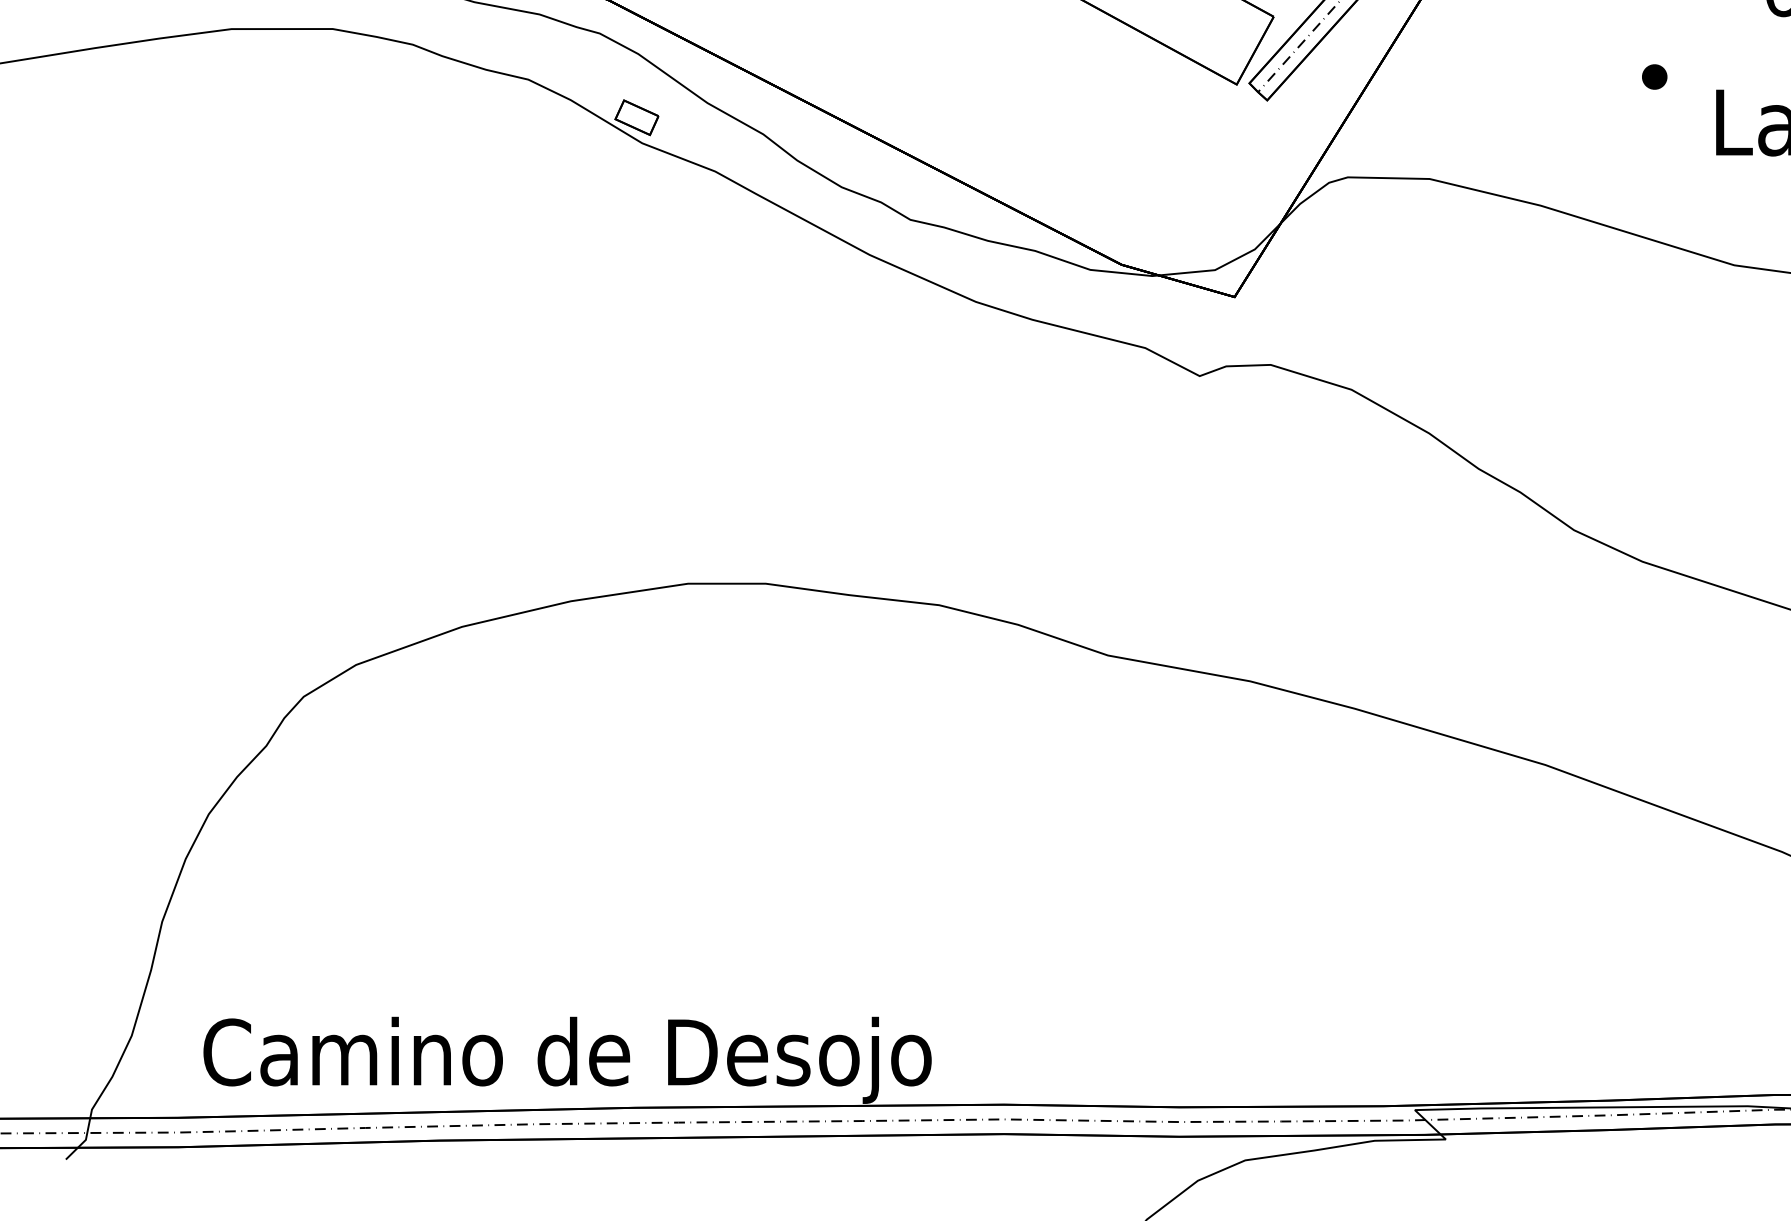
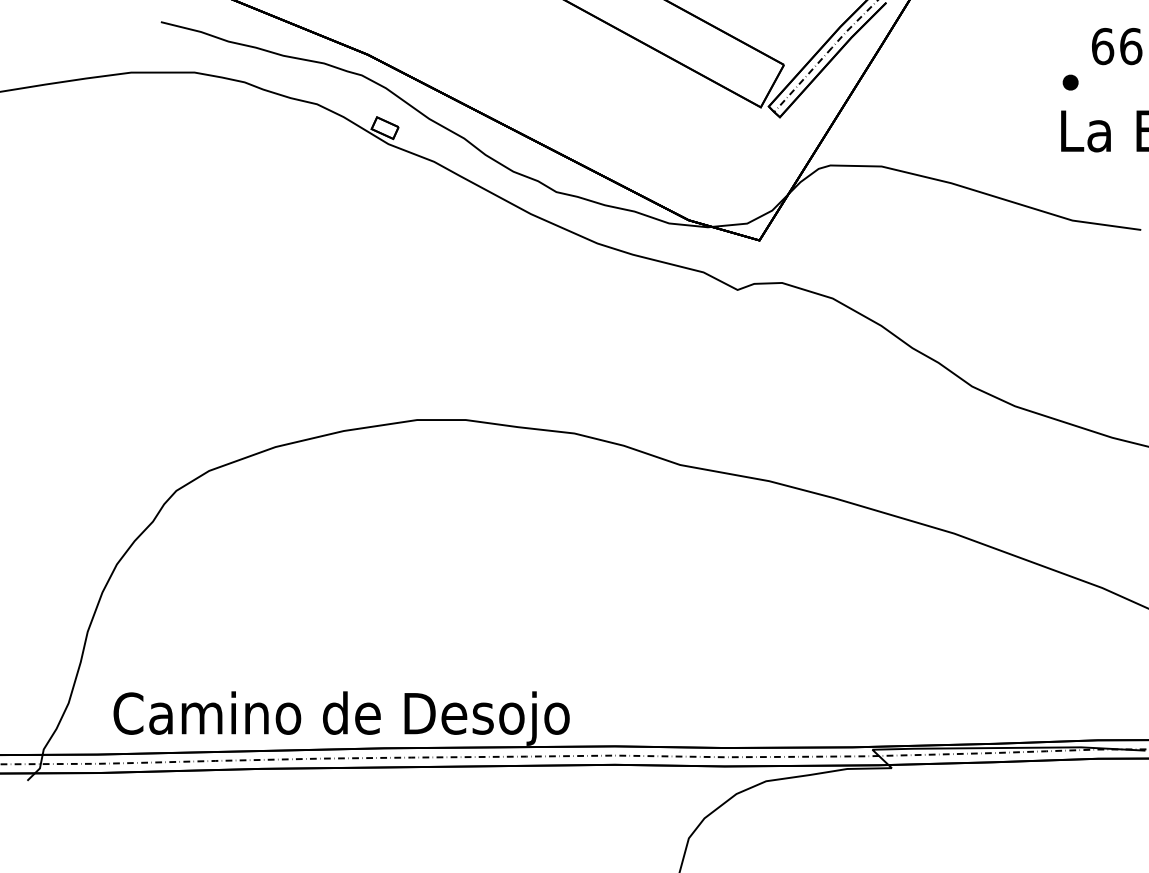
part: (1654, 76) -> (1070, 82), moved

